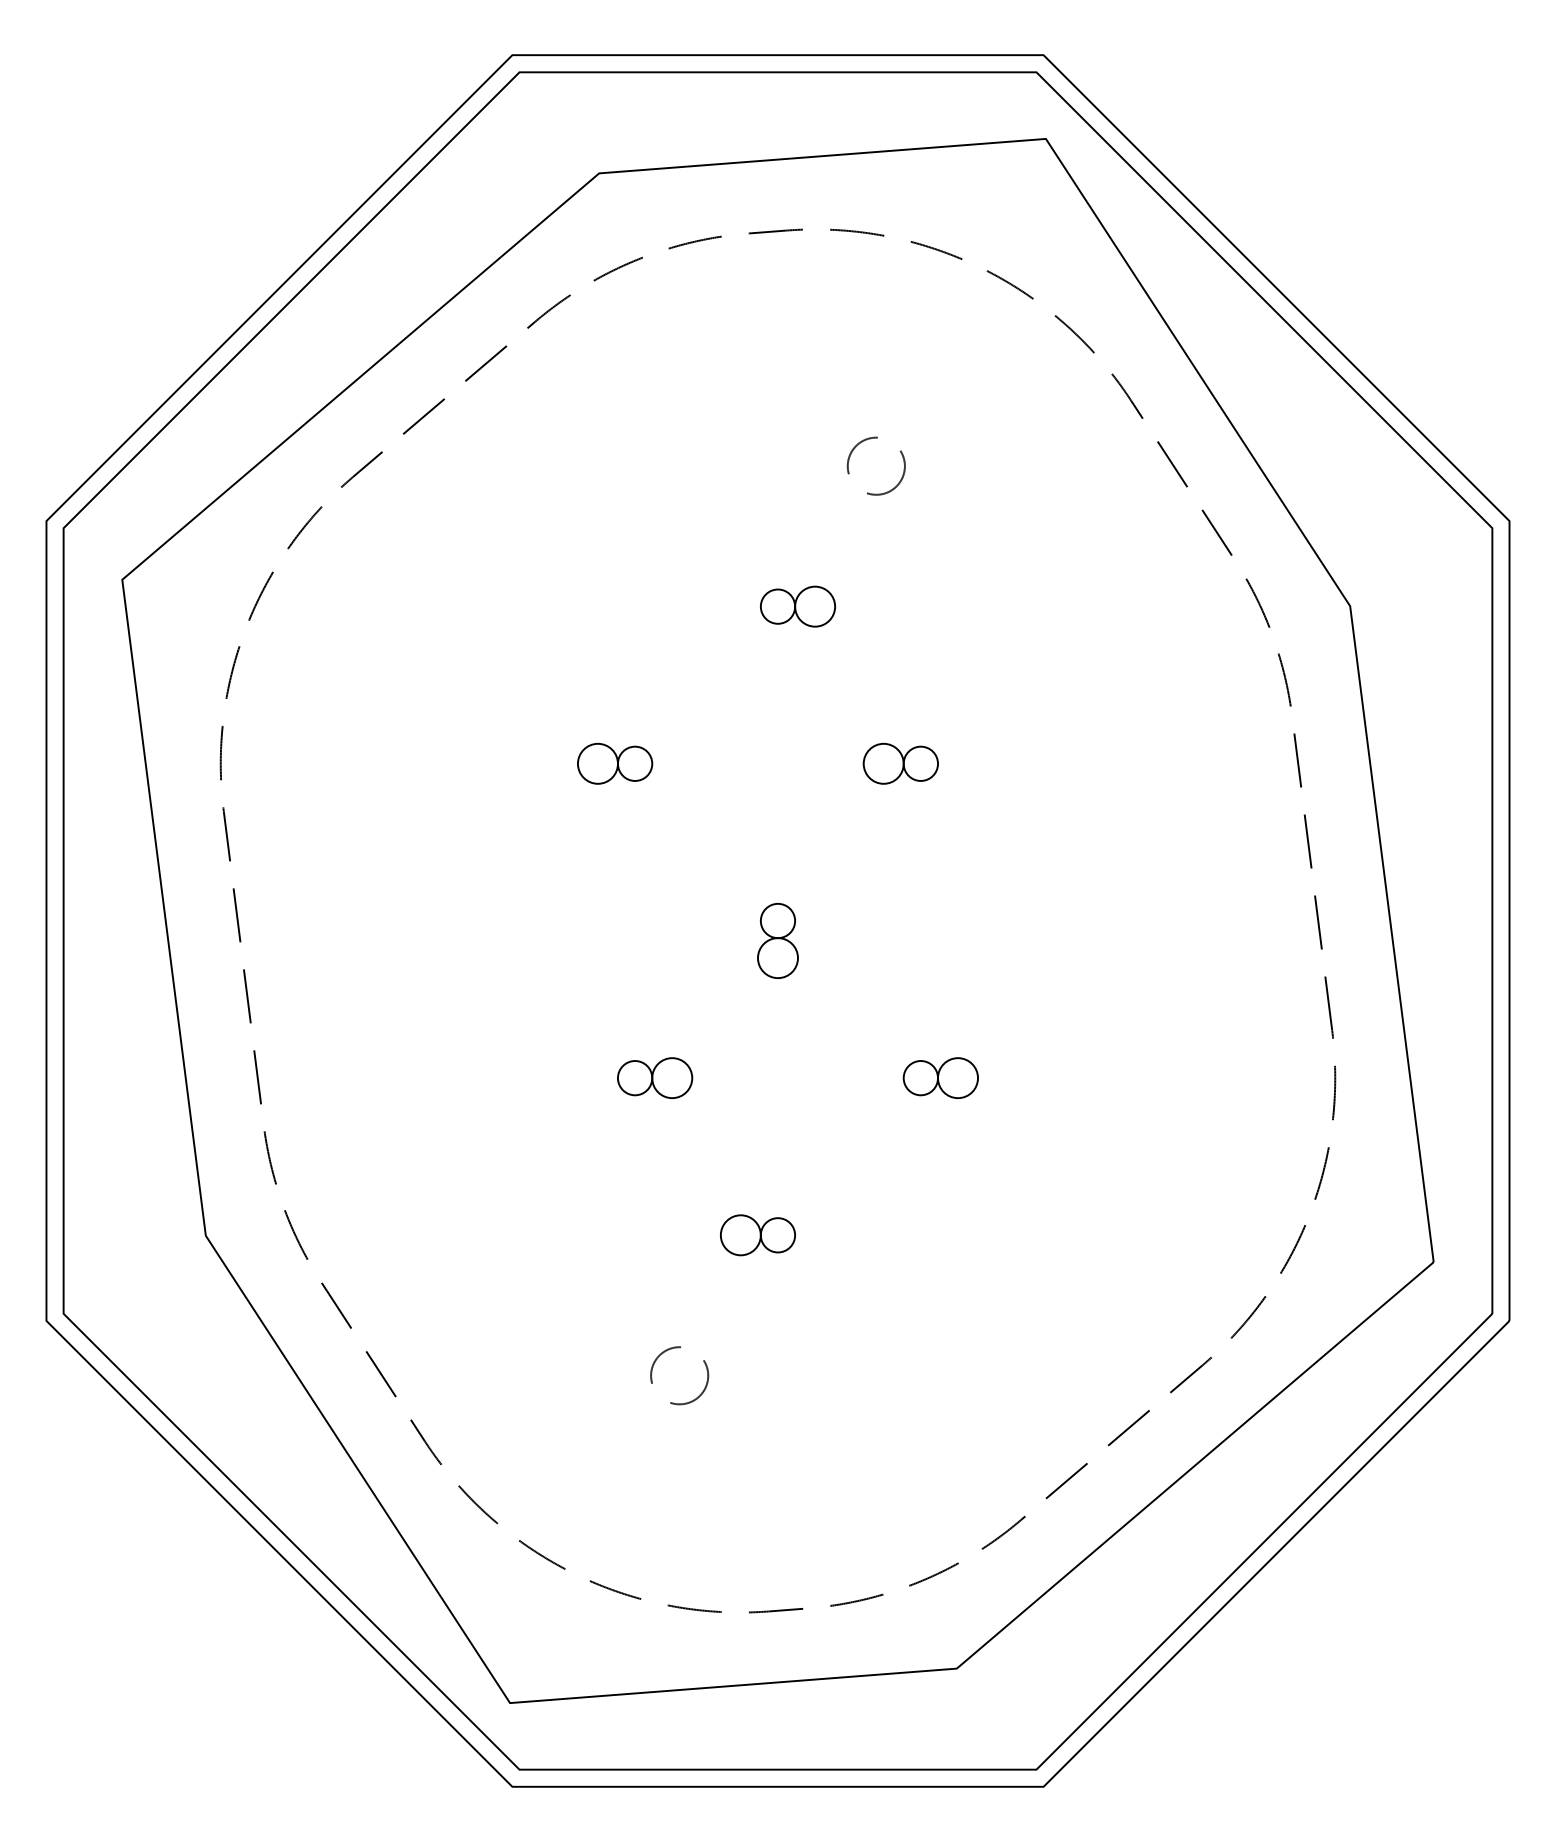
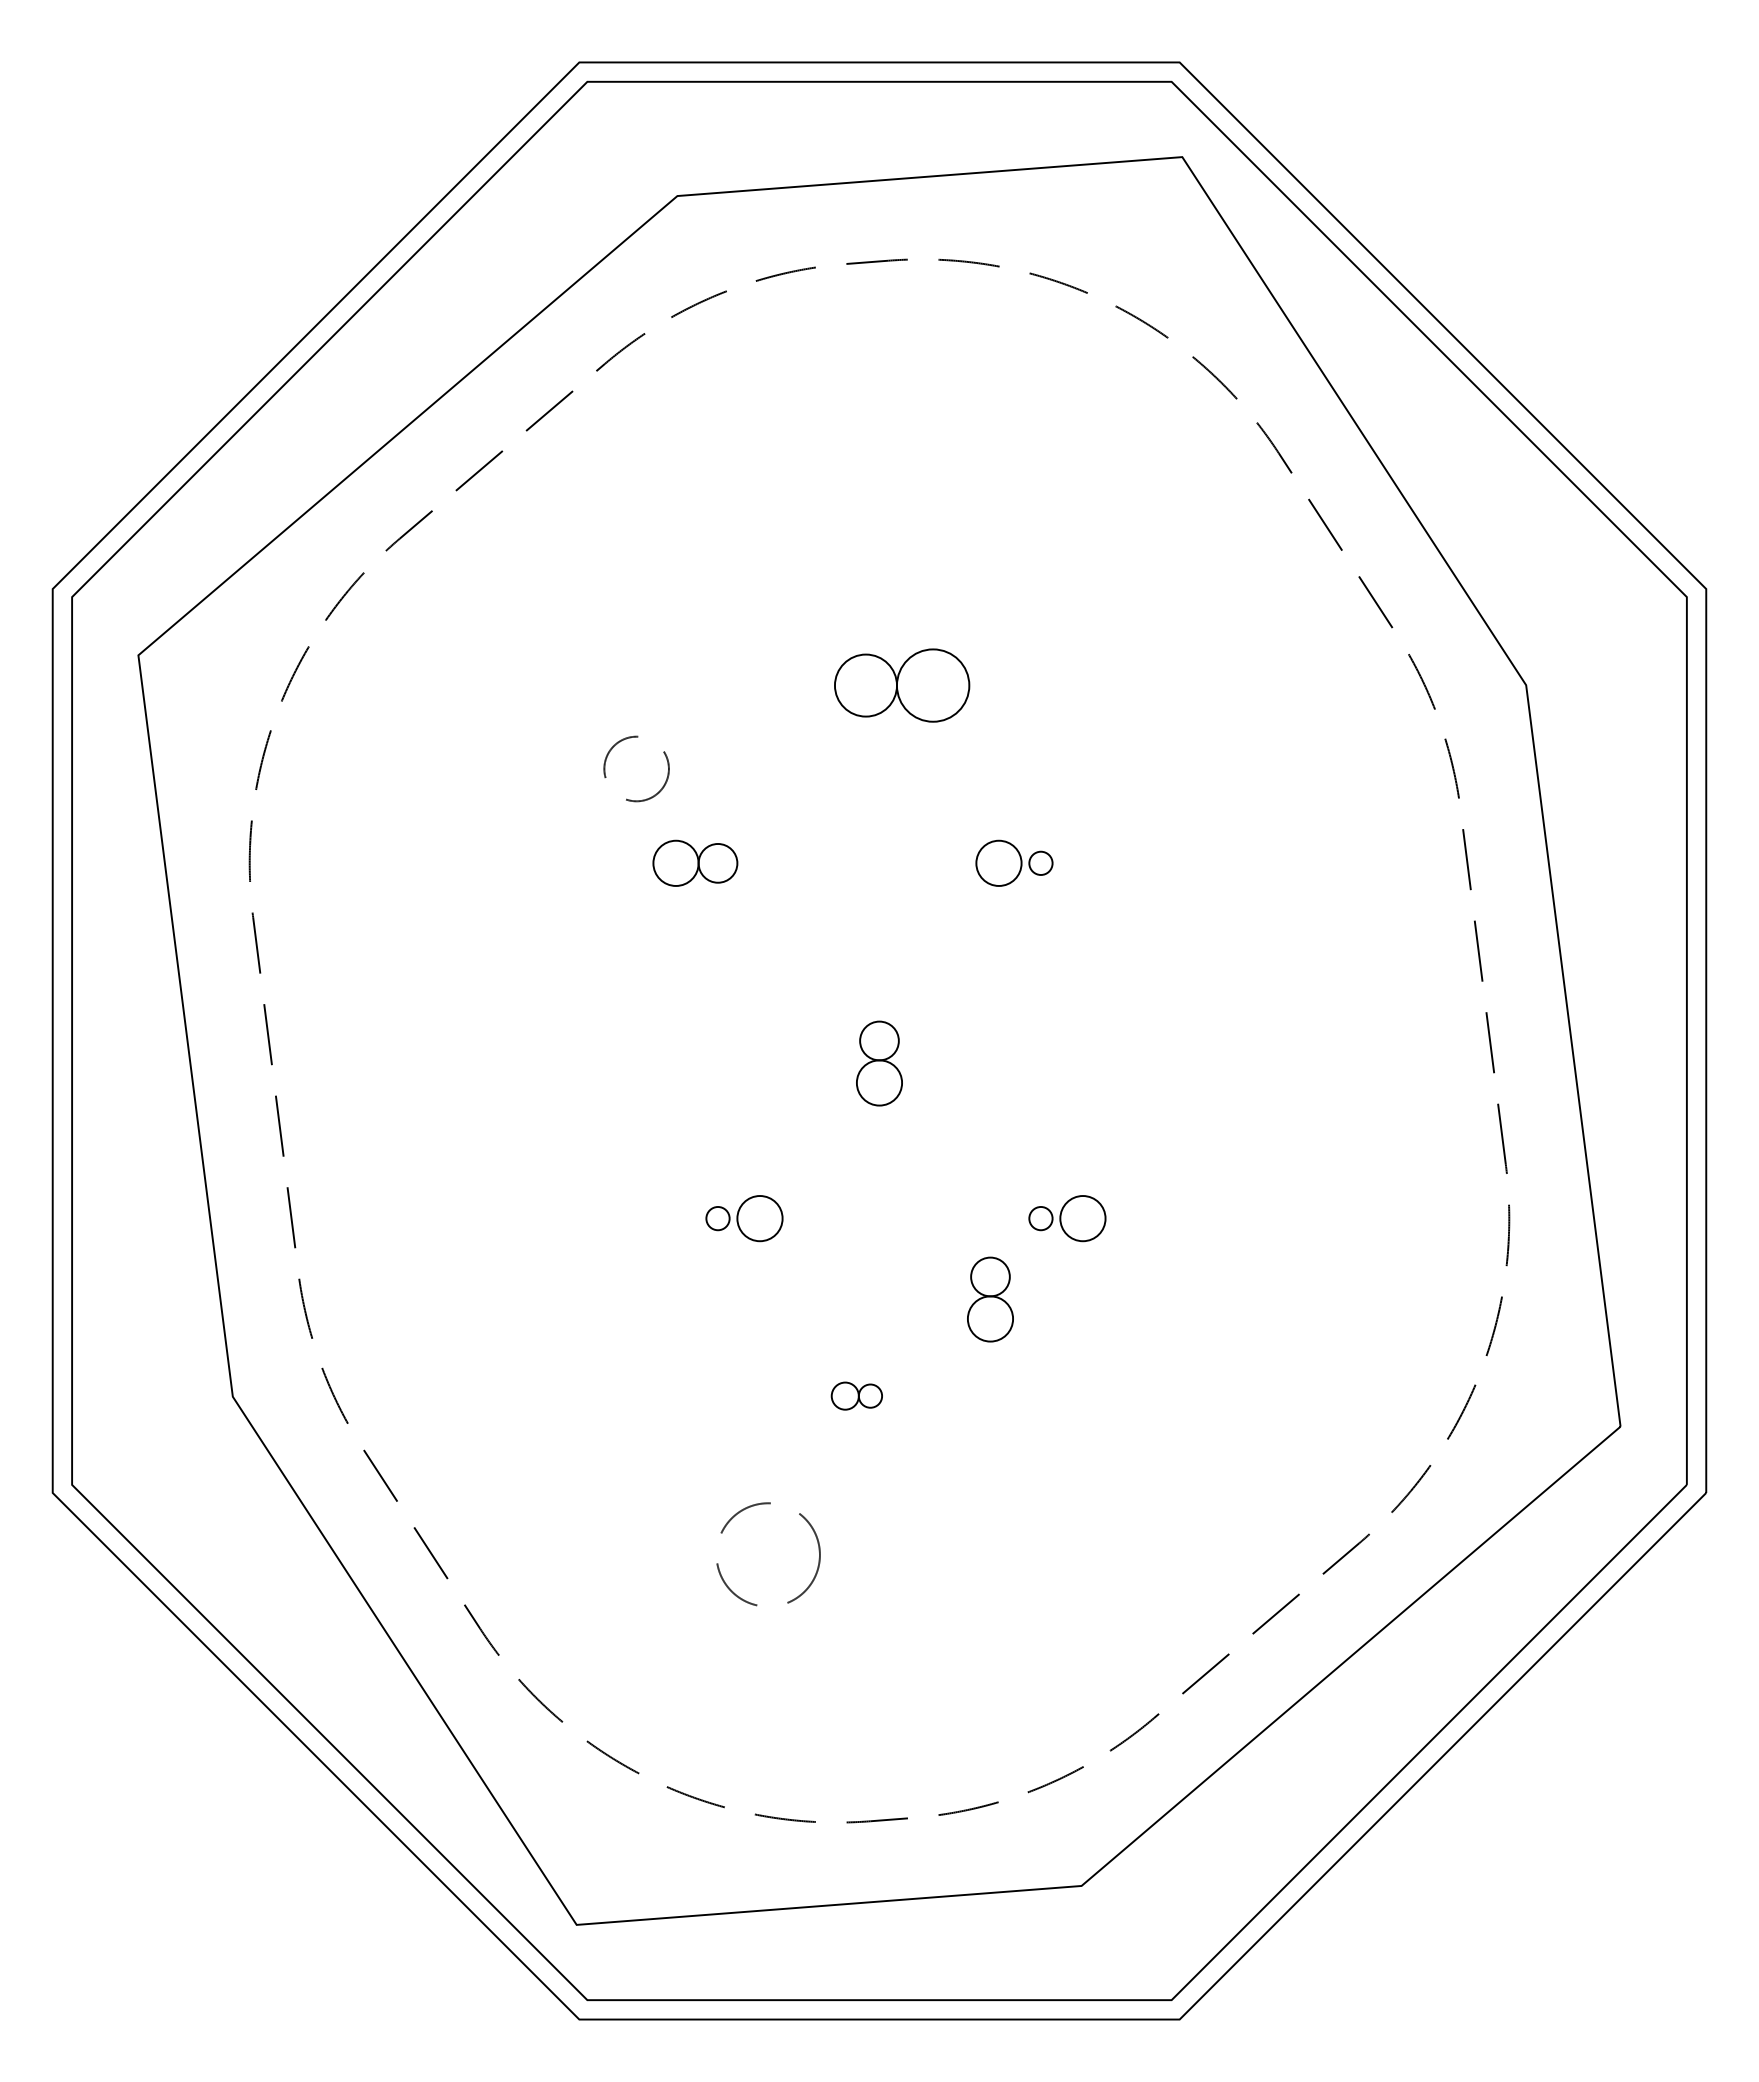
circle: (876, 465) -> (636, 768), moved
part: (797, 606) -> (901, 685), size x1.6
circle: (920, 763) -> (1040, 862), size x0.6
circle: (634, 1078) -> (717, 1218), size x0.6
circle: (920, 1078) -> (1040, 1218), size x0.6
part: (876, 1149) -> (990, 1299), added
part: (757, 1234) -> (856, 1395), size x0.6
circle: (679, 1375) -> (768, 1554), size x1.6

